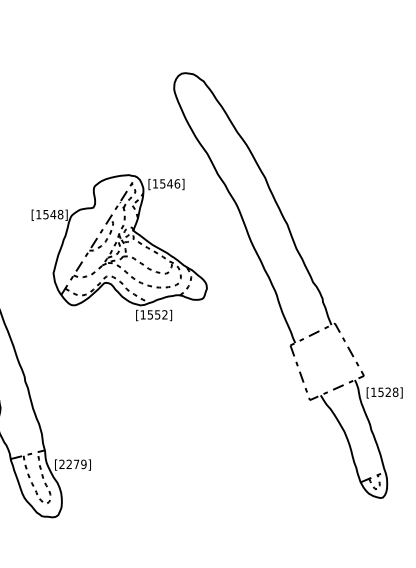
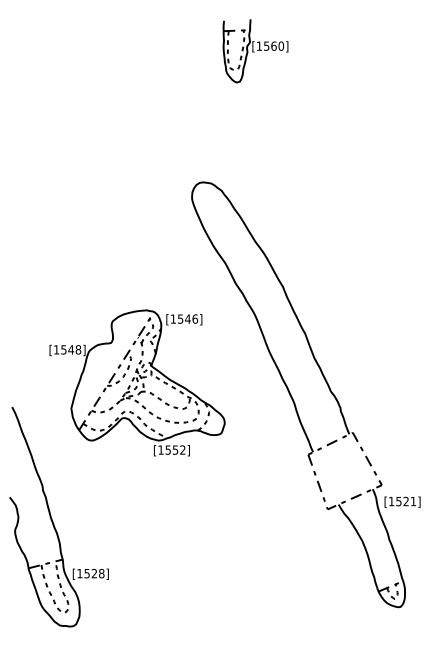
part: (119, 247) -> (137, 382), moved
text: (395, 392) -> (413, 501), [1528] -> [1521]
text: (72, 464) -> (90, 573), [2279] -> [1528]

